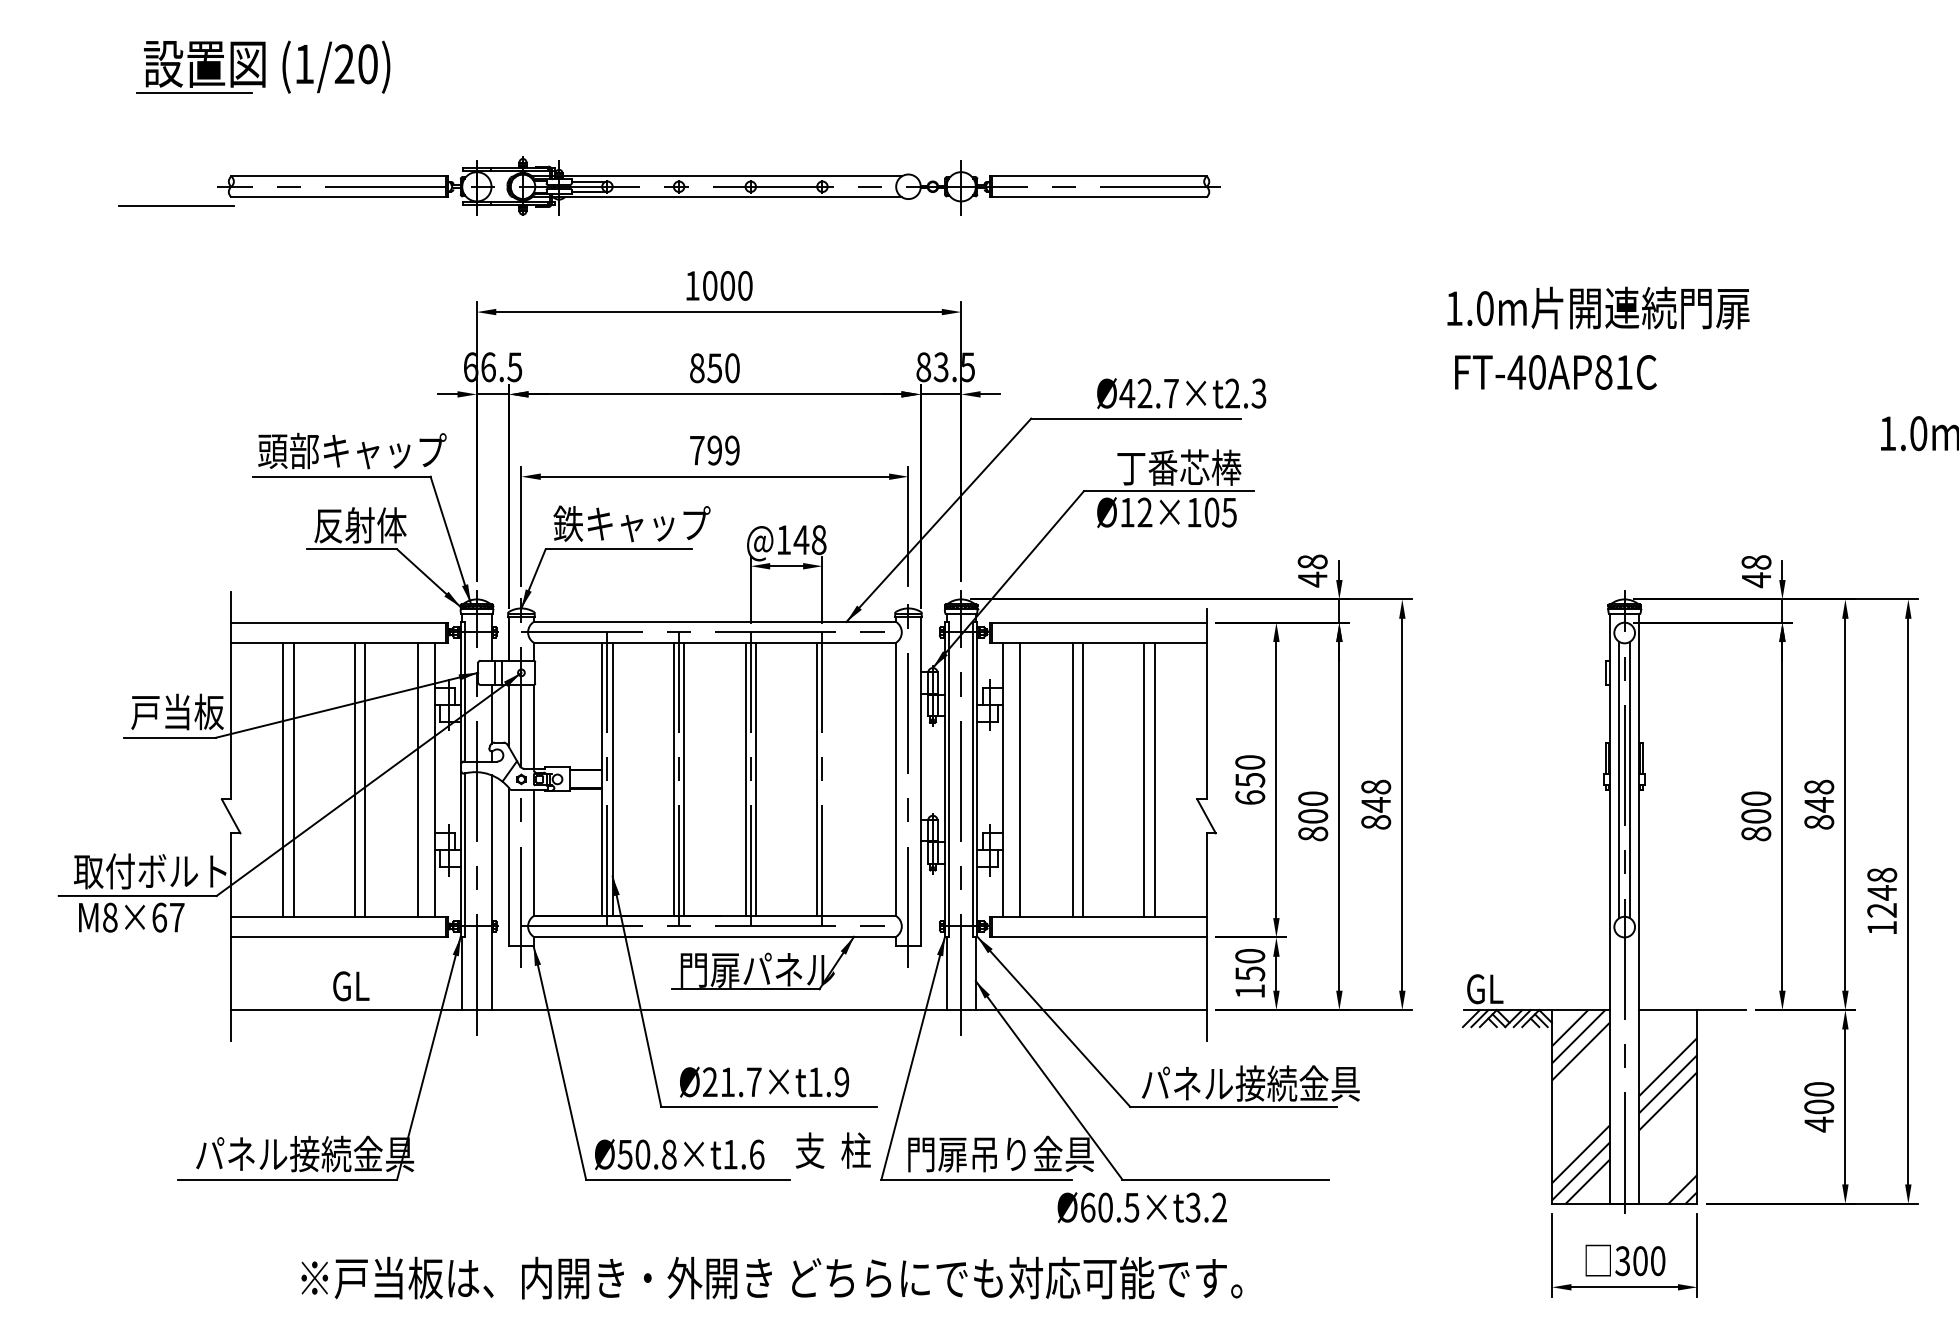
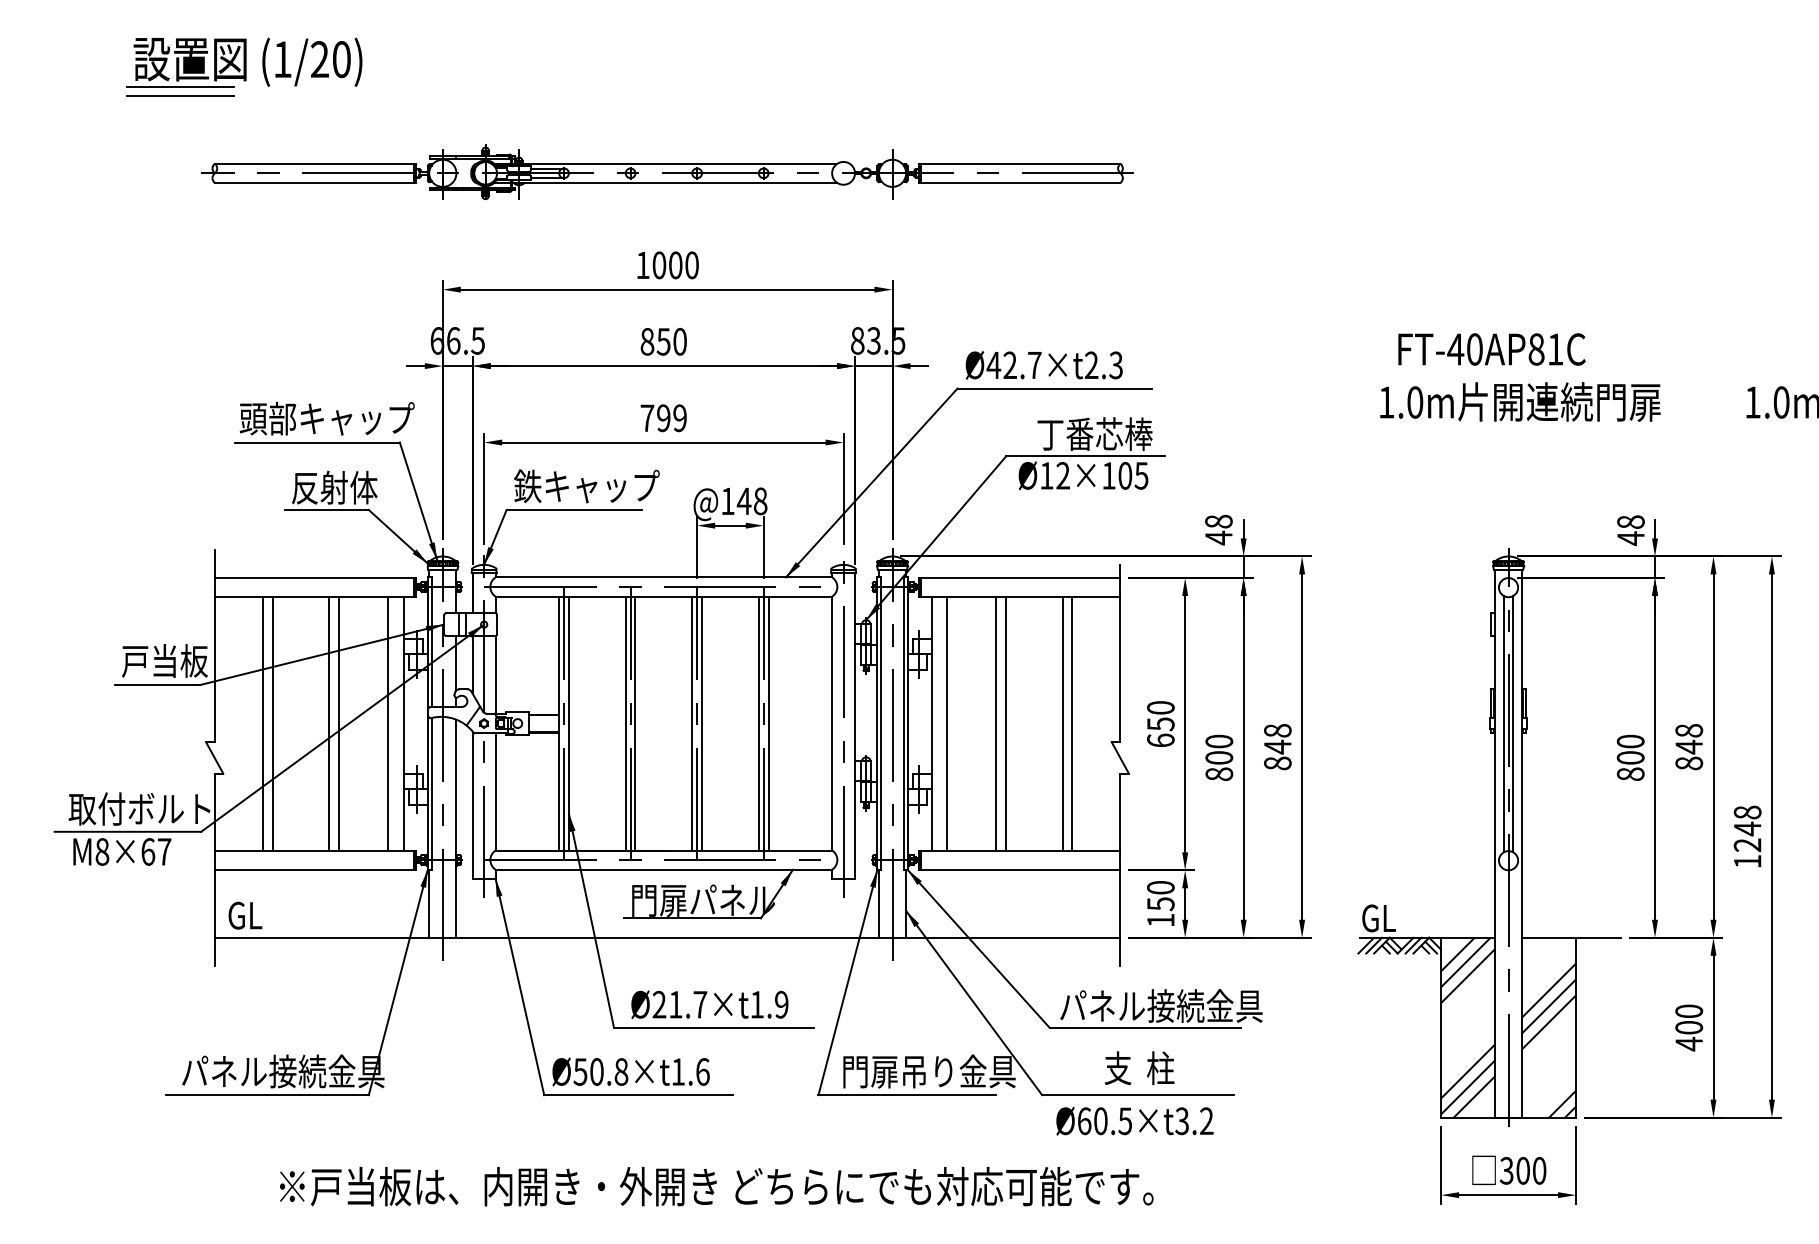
line: (176, 205) -> (180, 95), moved
text: (1598, 307) -> (1520, 401), moved
text: (1555, 372) -> (1491, 349), moved
text: (1181, 393) -> (1044, 365), moved
line: (827, 779) -> (768, 723), added
text: (351, 986) -> (245, 915), moved
text: (832, 1150) -> (1138, 1068), moved
text: (1141, 1207) -> (1134, 1121), moved

